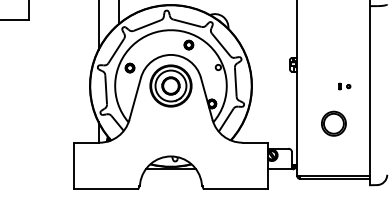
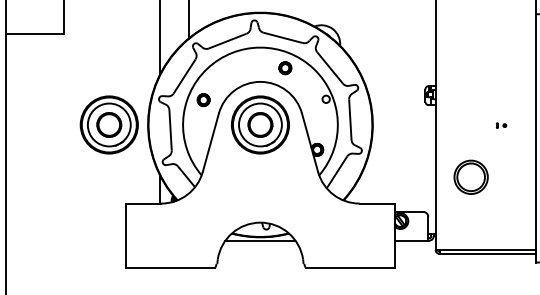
part: (61, 85) -> (108, 124), added
part: (344, 86) -> (501, 125), size x0.6
part: (333, 123) -> (470, 176), moved

